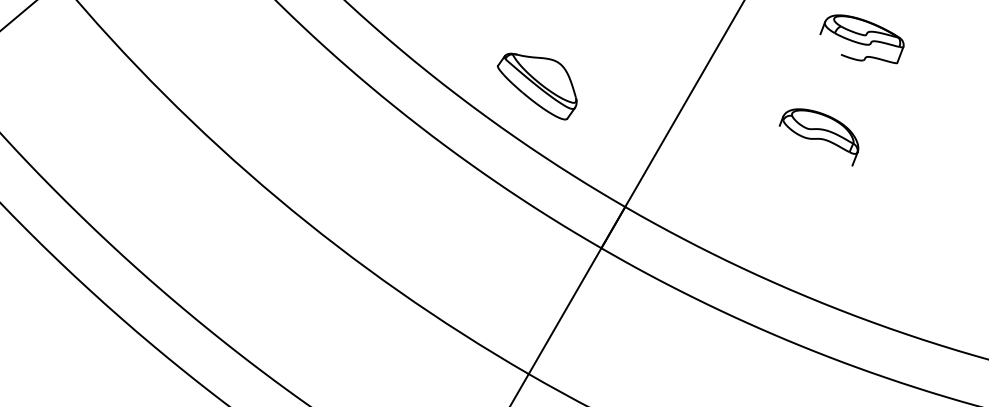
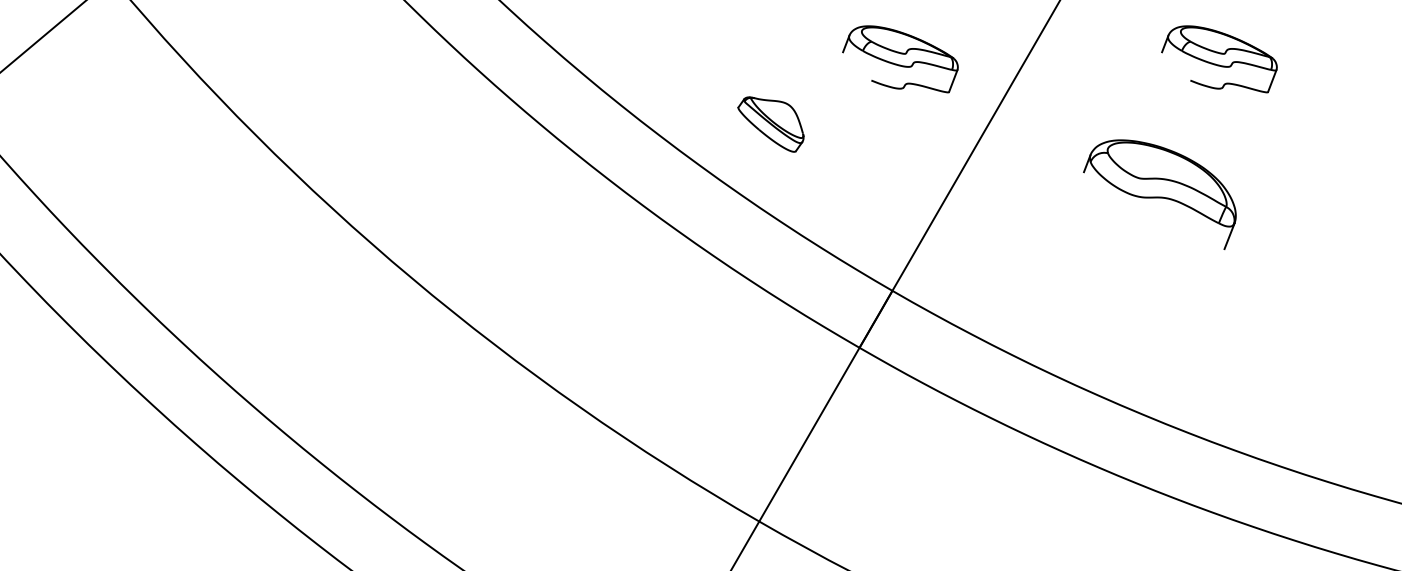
part: (631, 39) -> (900, 59), added
part: (536, 86) -> (770, 124), size x0.6
part: (819, 137) -> (1160, 194), size x1.4

